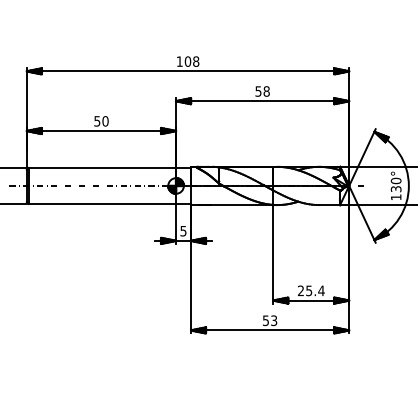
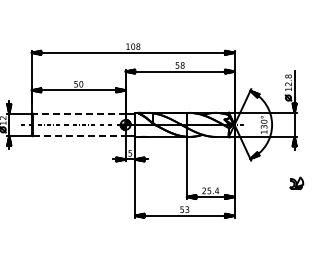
line: (101, 167) -> (78, 113), solid -> dashed
line: (102, 204) -> (79, 136), solid -> dashed

